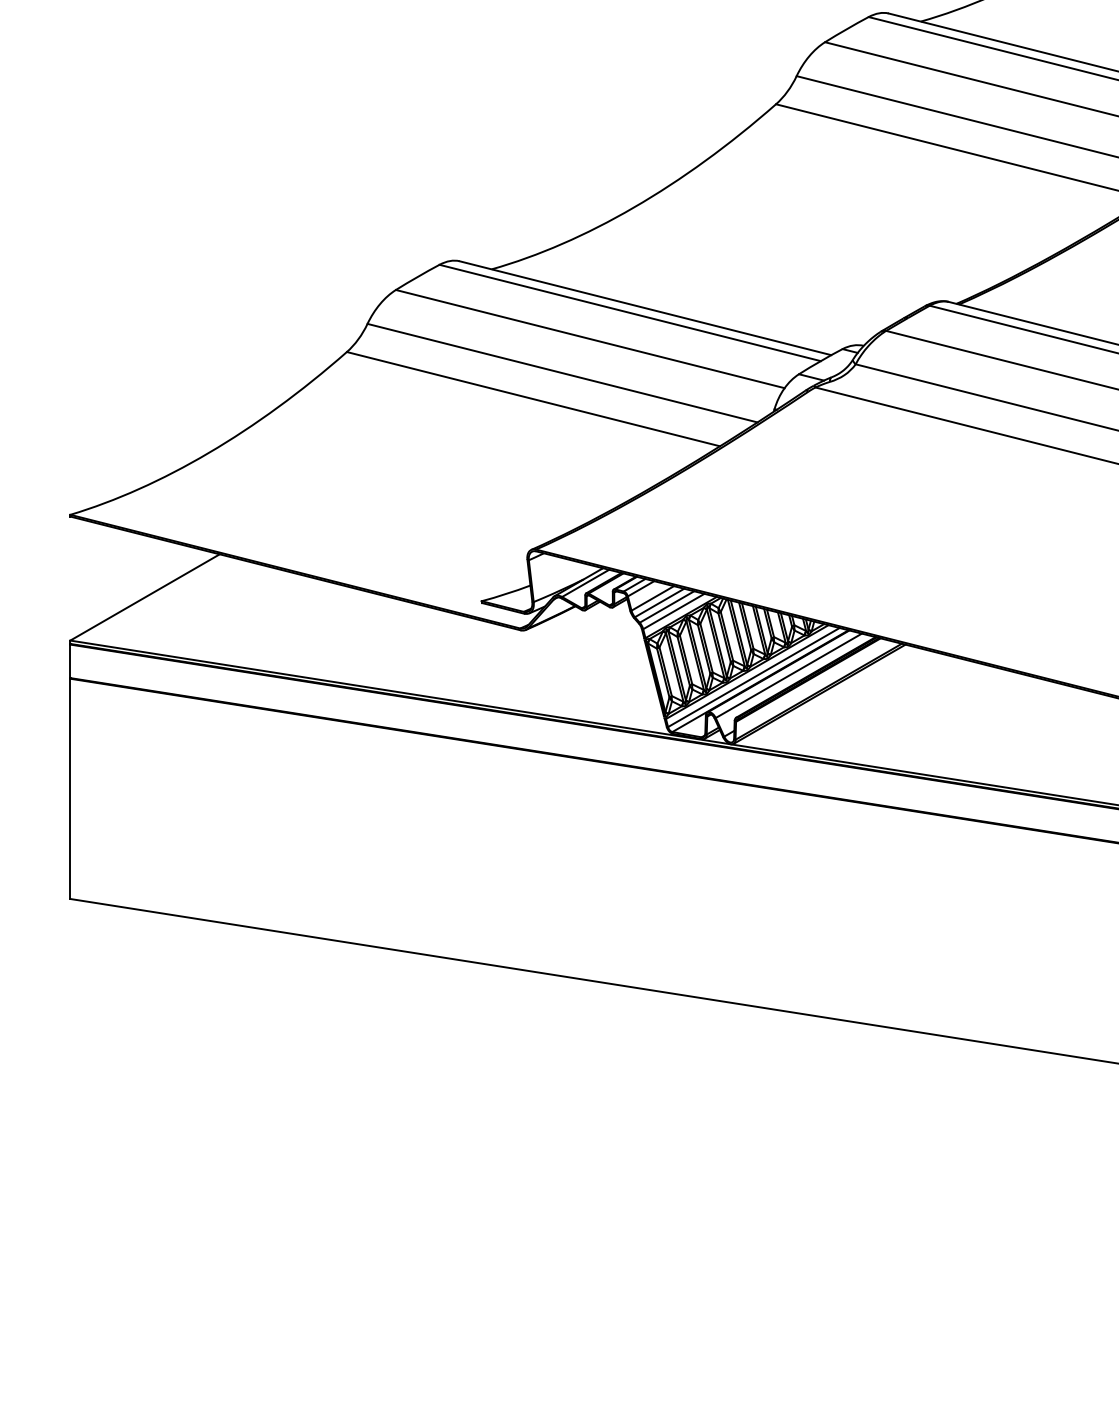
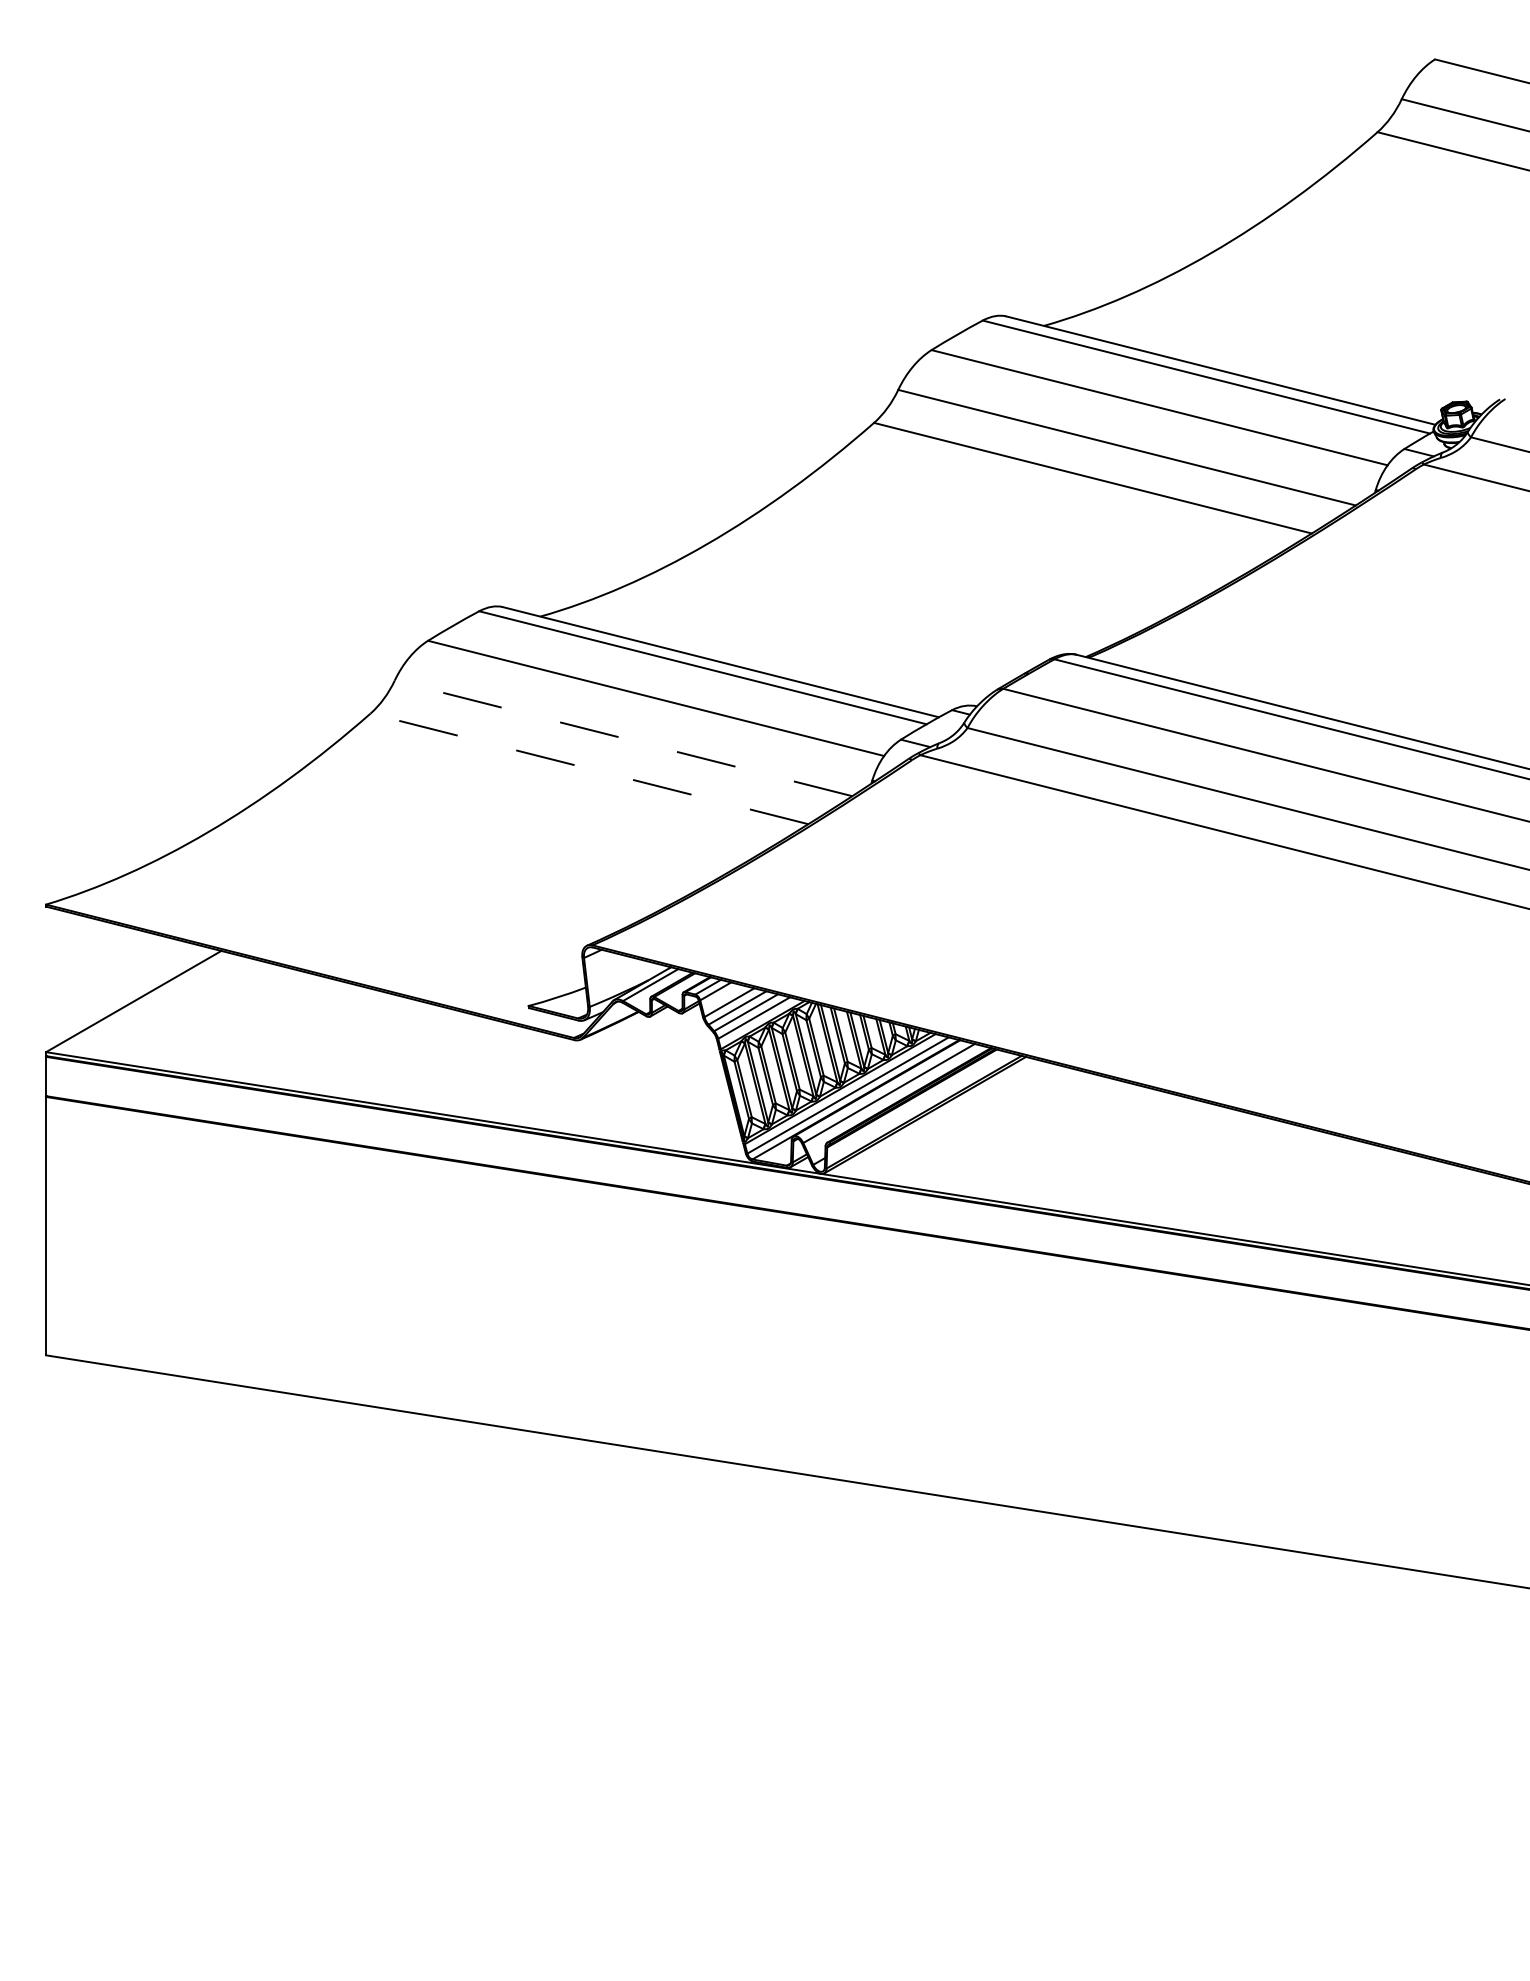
line: (562, 373) -> (623, 738), solid -> dashed
line: (533, 398) -> (589, 768), solid -> dashed

